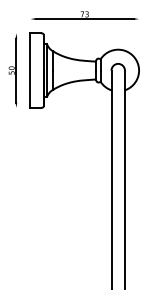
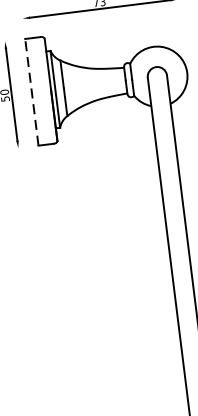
line: (30, 70) -> (31, 92), solid -> dashed

